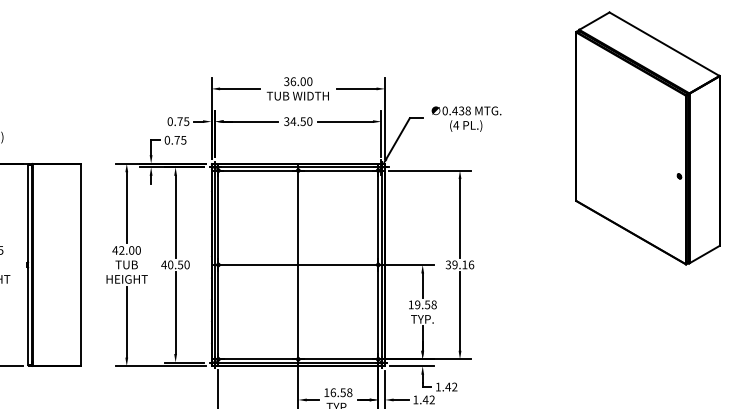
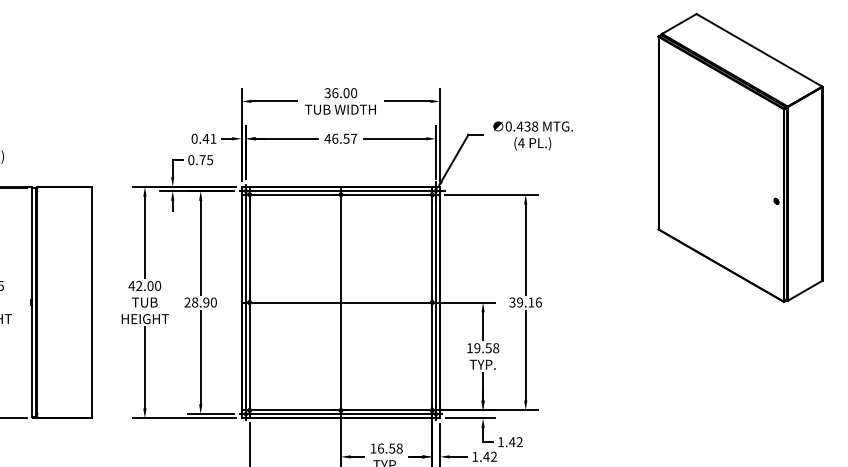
text: (183, 121) -> (209, 138), 0.75 -> 0.41
text: (297, 121) -> (340, 138), 34.50 -> 46.57
text: (171, 264) -> (196, 302), 40.50 -> 28.90

